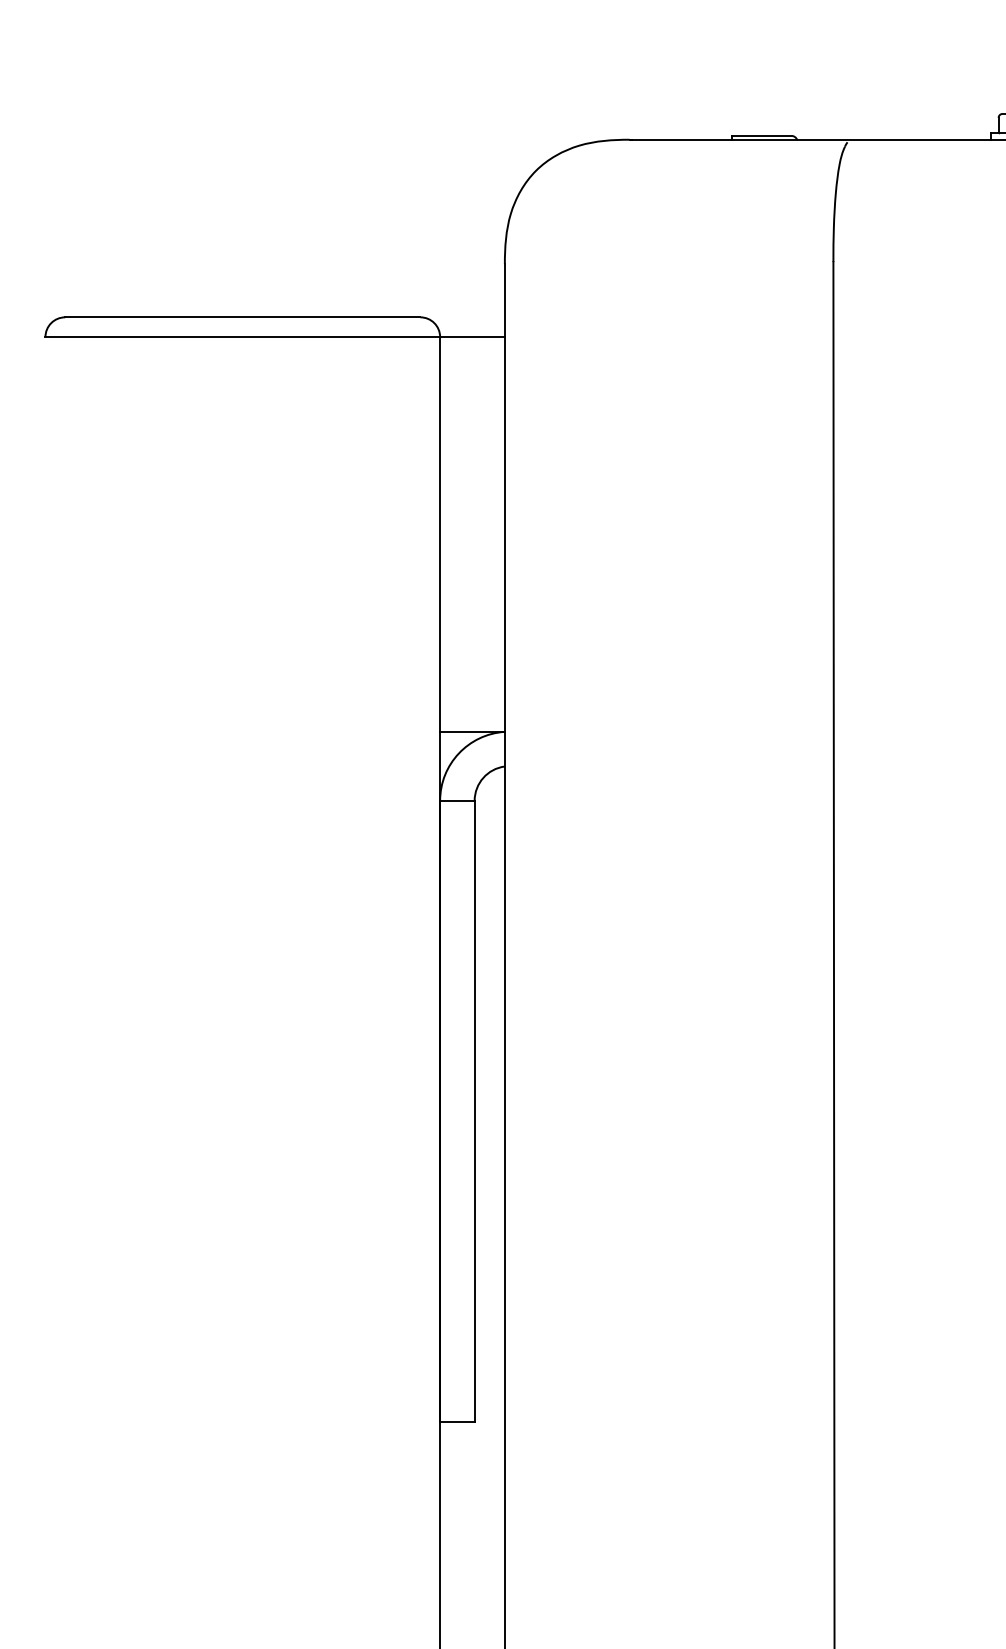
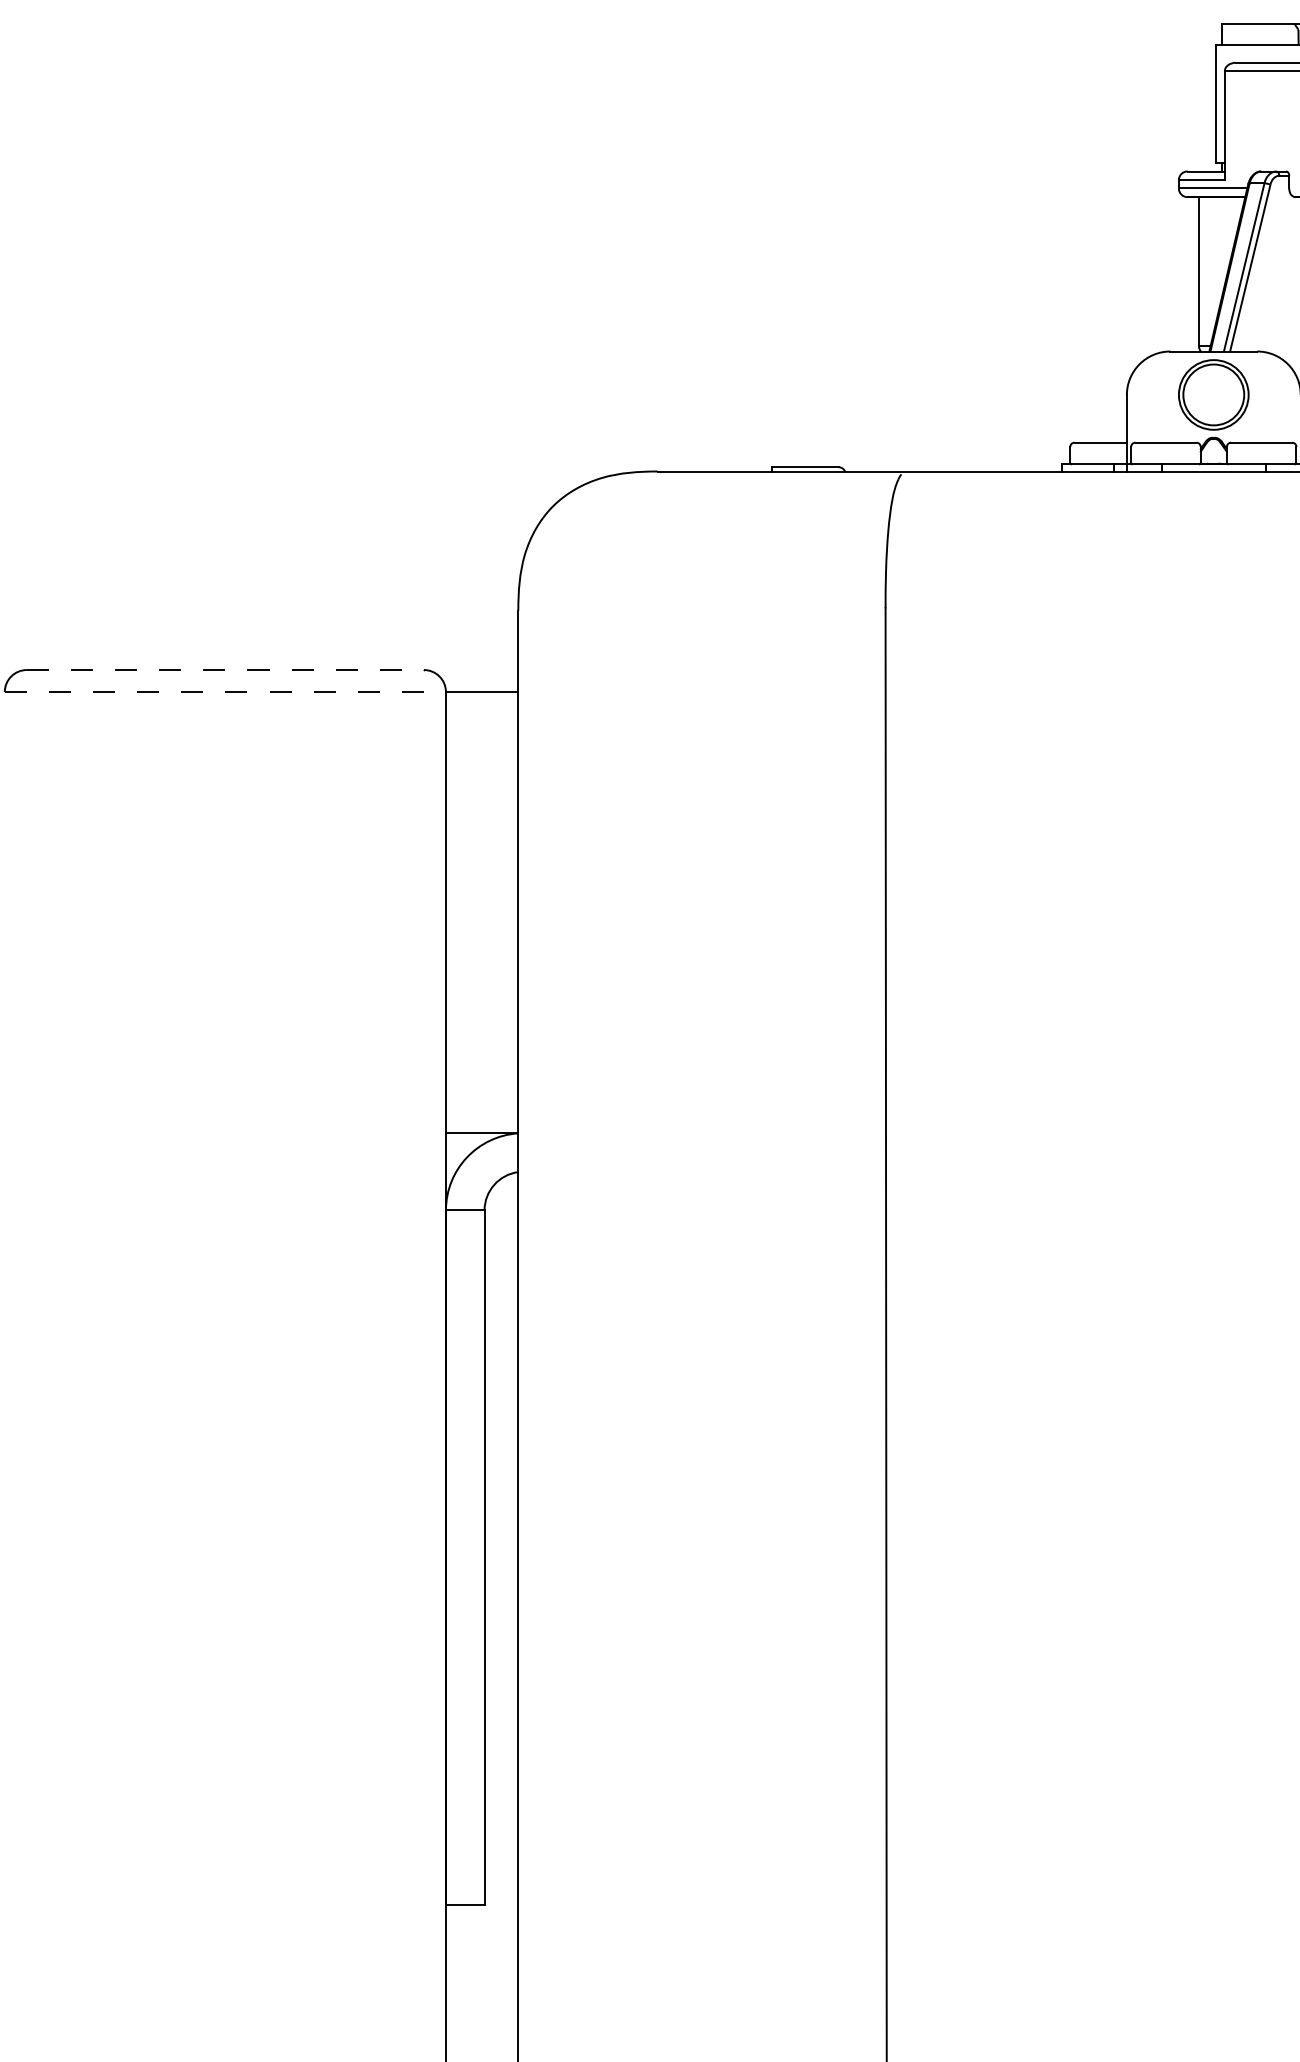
line: (242, 317) -> (225, 670), solid -> dashed
line: (242, 337) -> (225, 692), solid -> dashed

